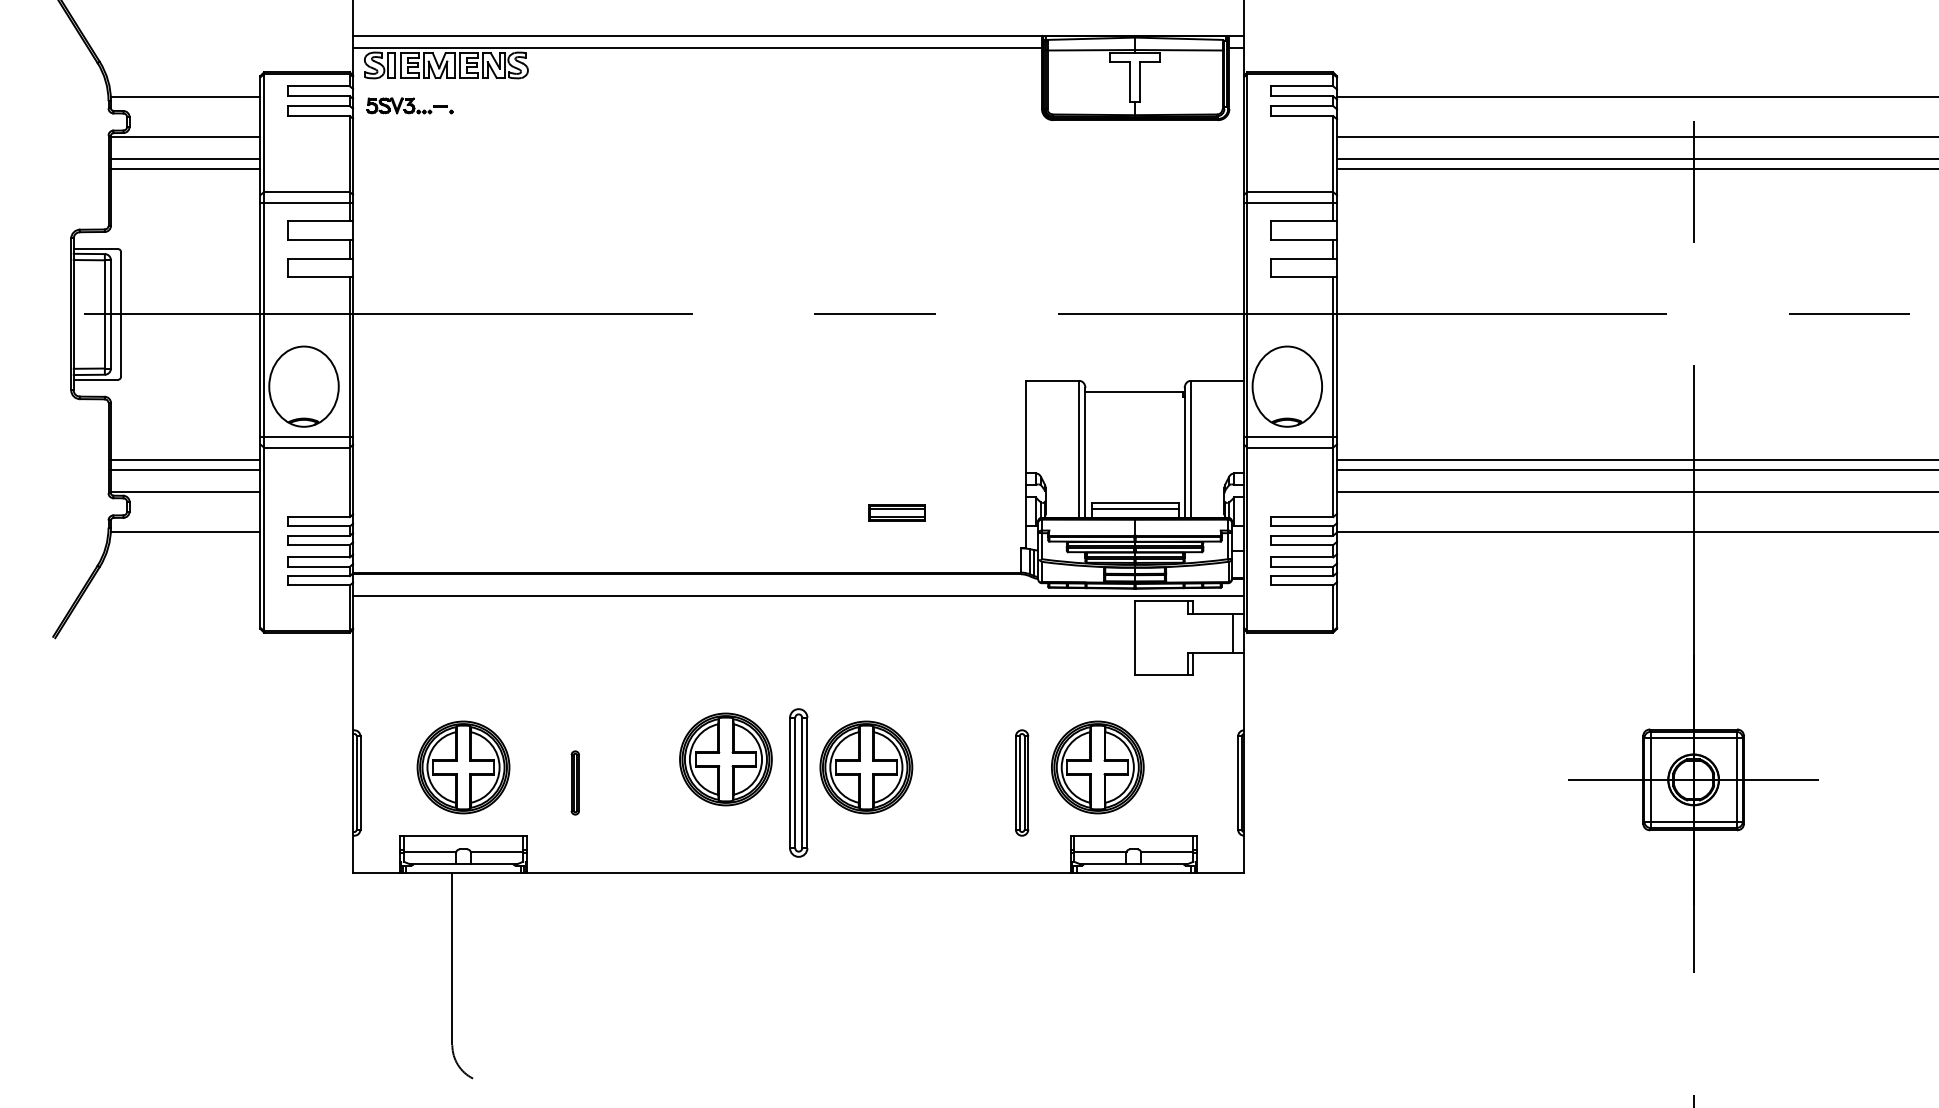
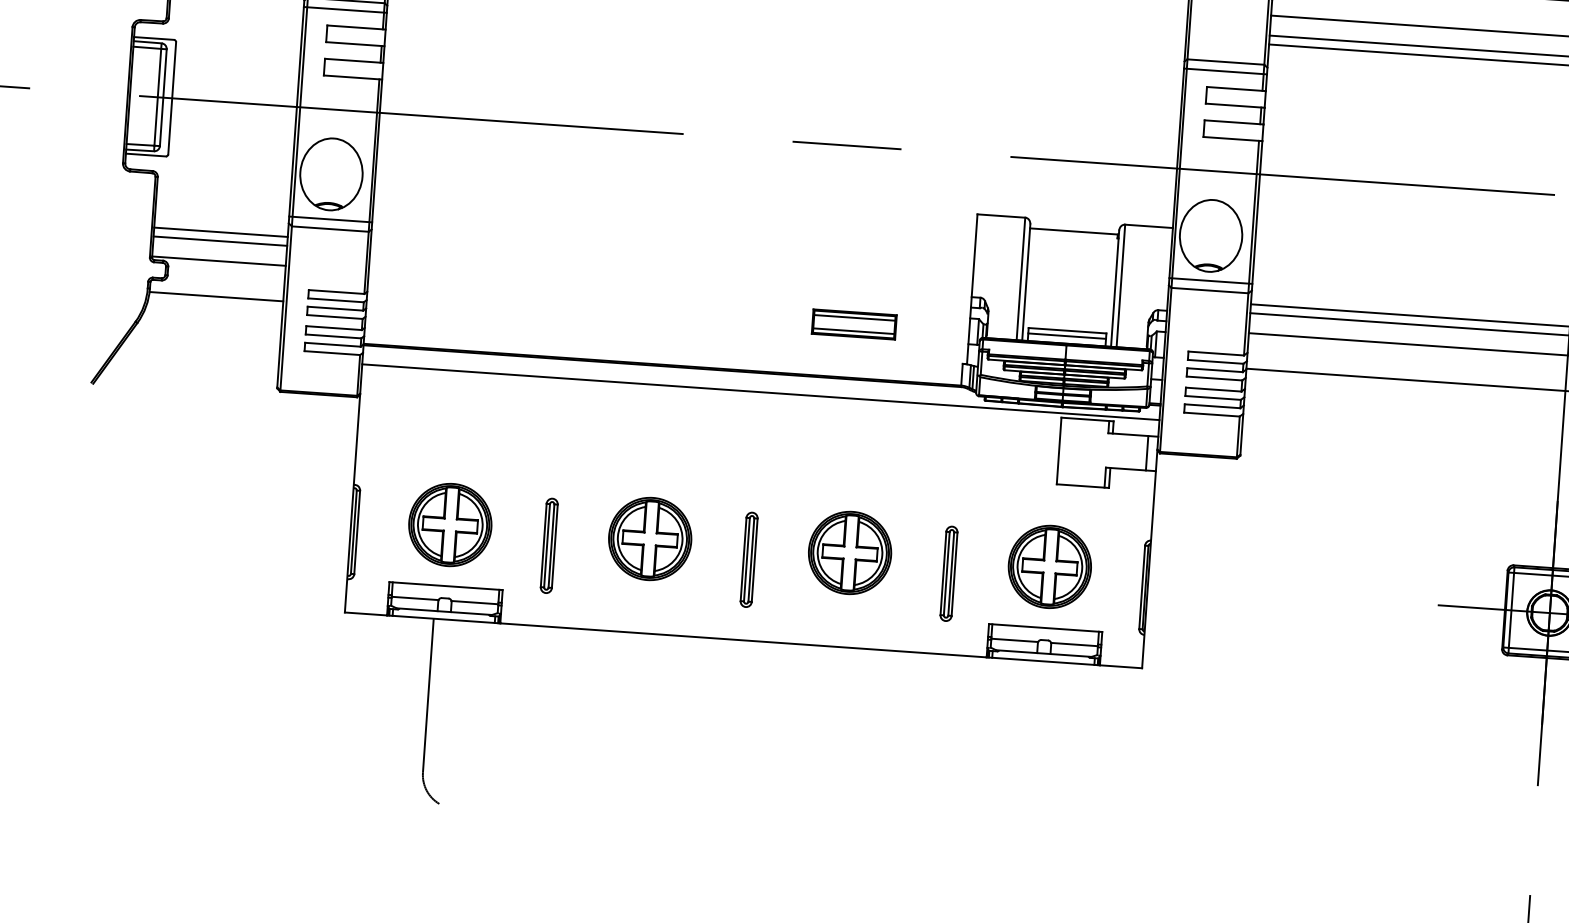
part: (897, 512) -> (854, 324), size x1.67
part: (725, 759) -> (649, 538), moved
part: (866, 767) -> (850, 552), moved
part: (1097, 767) -> (1049, 566), moved
part: (575, 782) -> (549, 545), size x1.67
part: (798, 782) -> (749, 559), size x0.71

